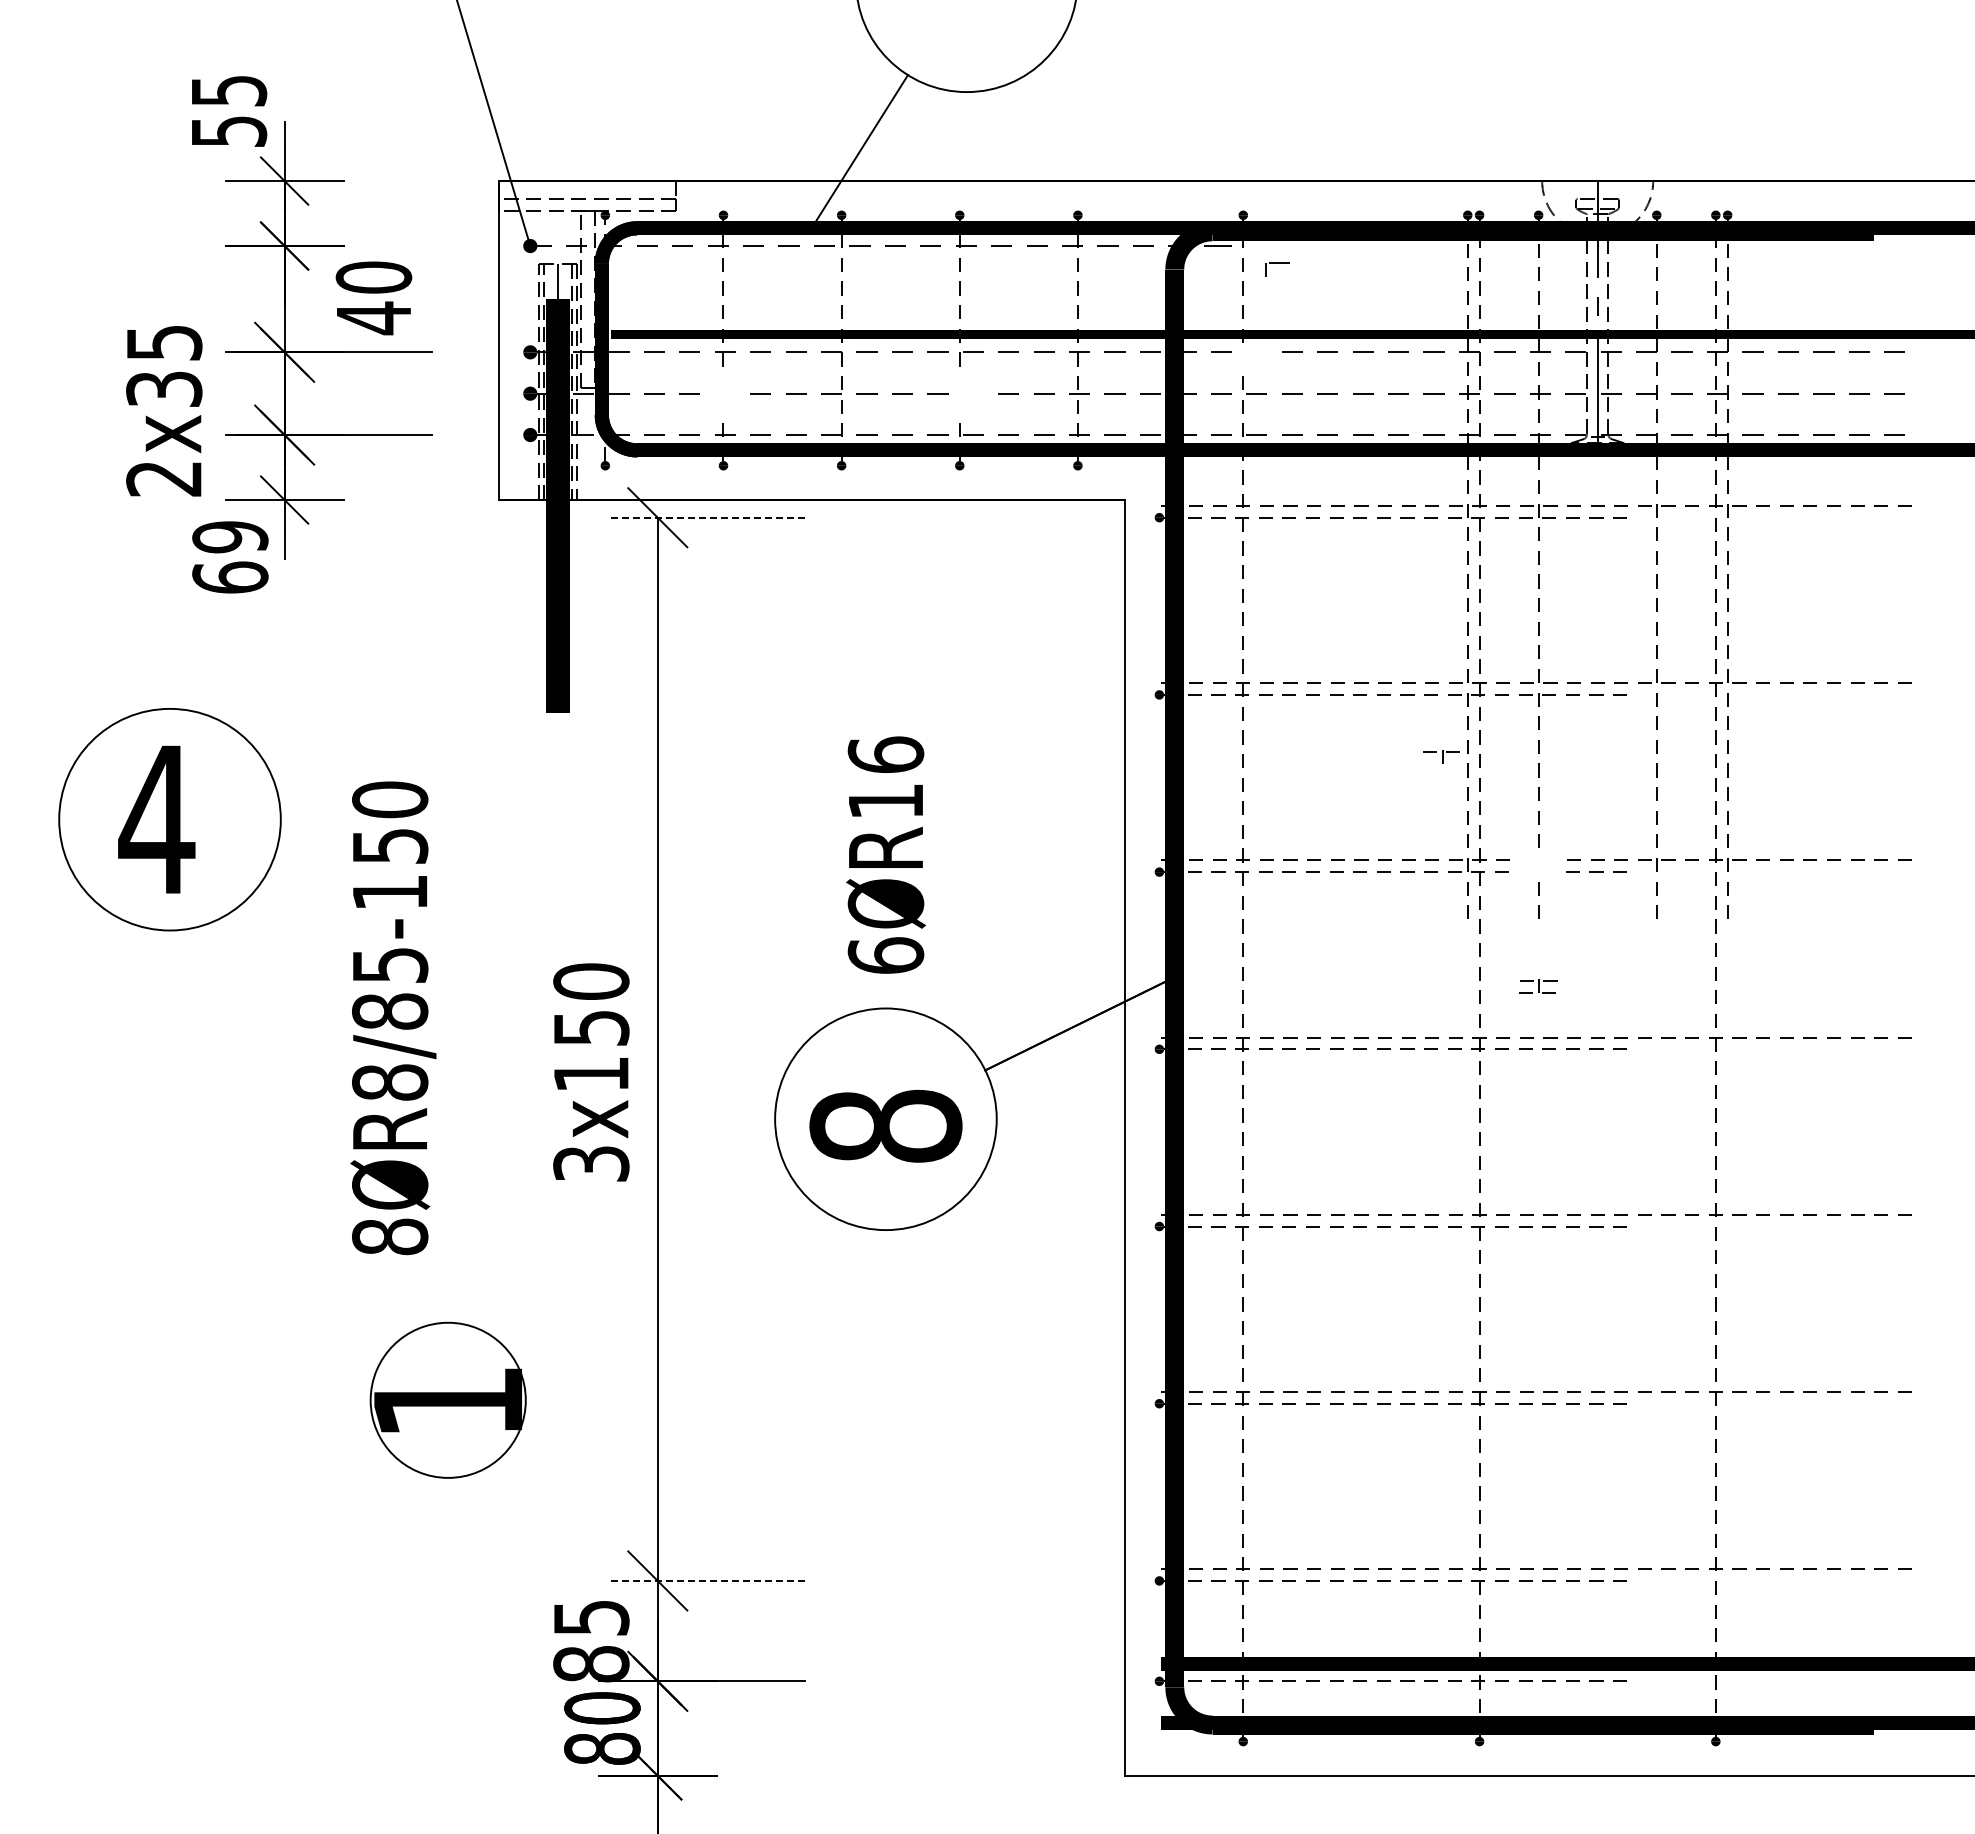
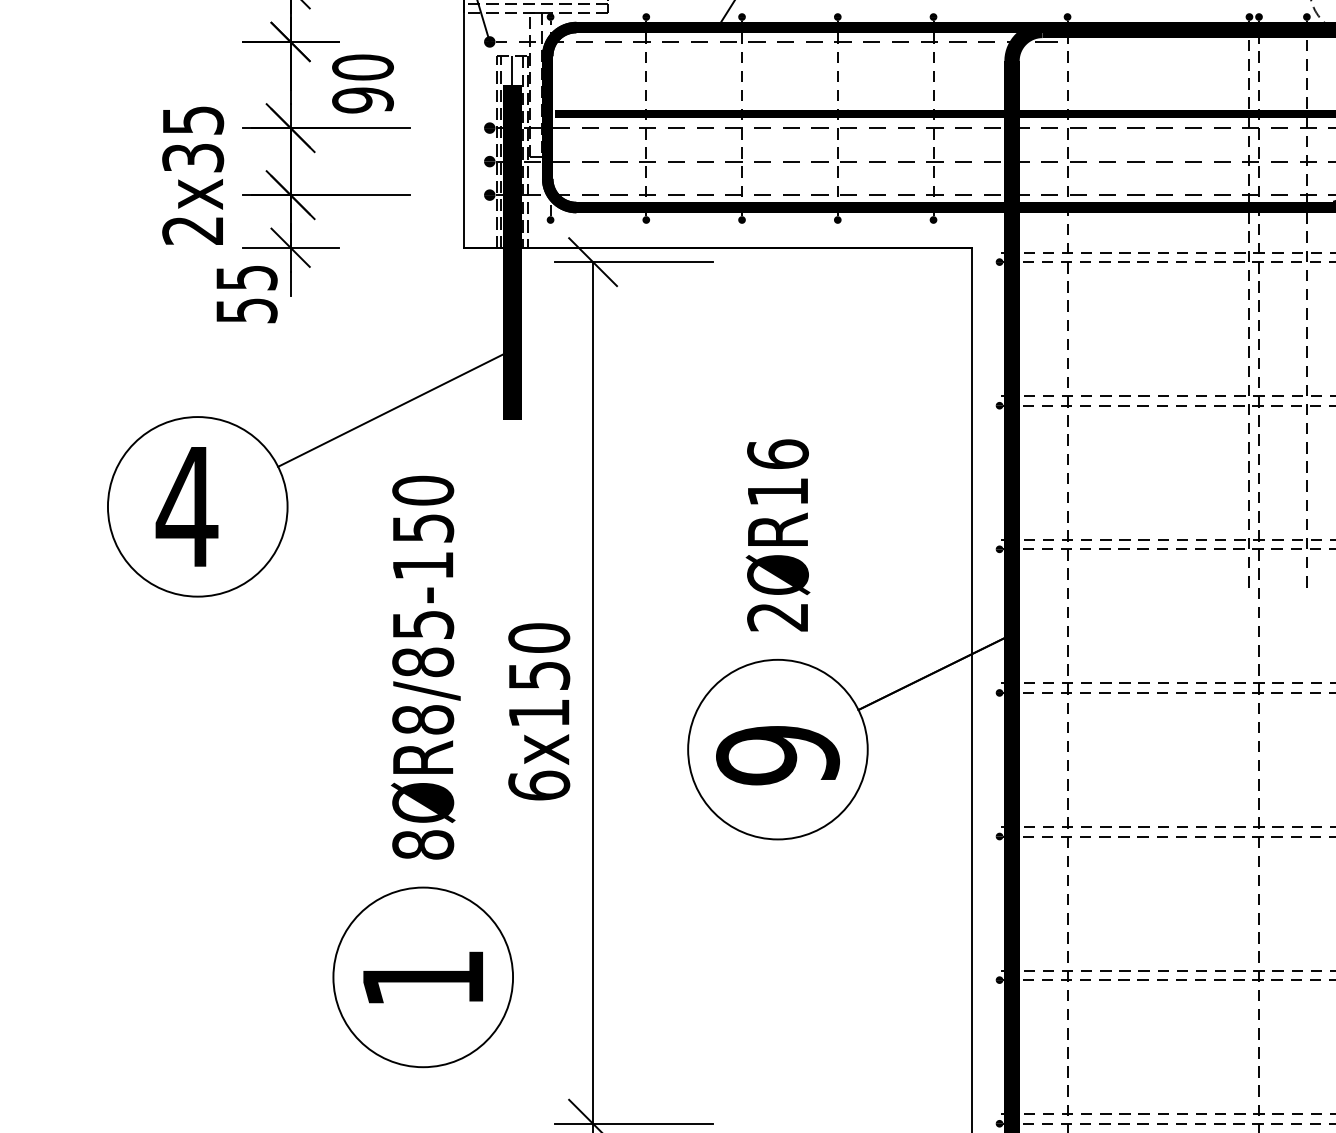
part: (1277, 269) -> (1076, 133), moved
text: (373, 318) -> (362, 100), 40 -> 90
part: (725, 394) -> (647, 162), added
part: (971, 394) -> (847, 162), added
line: (707, 517) -> (633, 261), dashed -> solid
text: (230, 557) -> (246, 294), 69 -> 55
line: (413, 698) -> (395, 408), added
part: (1441, 756) -> (1228, 455), removed
text: (885, 955) -> (777, 616), 6ØR16 -> 2ØR16
part: (1538, 986) -> (1306, 543), moved
text: (393, 1018) -> (425, 667), moved
text: (885, 1126) -> (777, 755), 8 -> 9
text: (591, 1163) -> (539, 785), 3x150 -> 6x150
circle: (448, 1400) -> (423, 977), size x1.43
line: (707, 1580) -> (633, 1123), dashed -> solid

